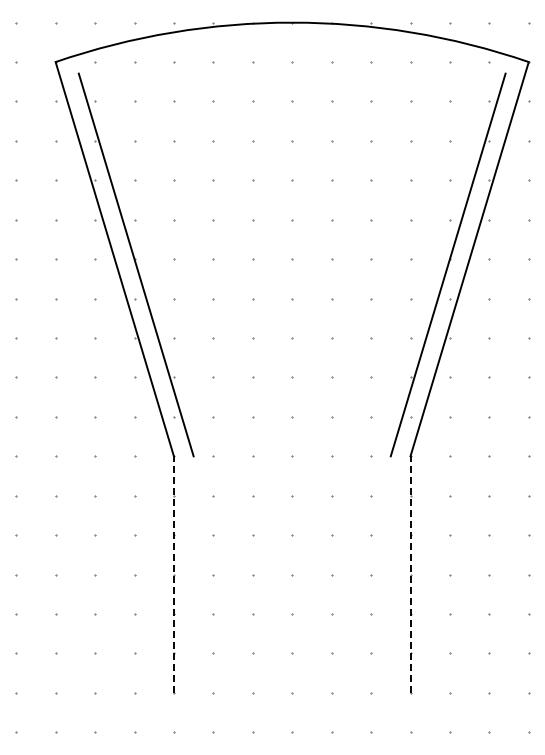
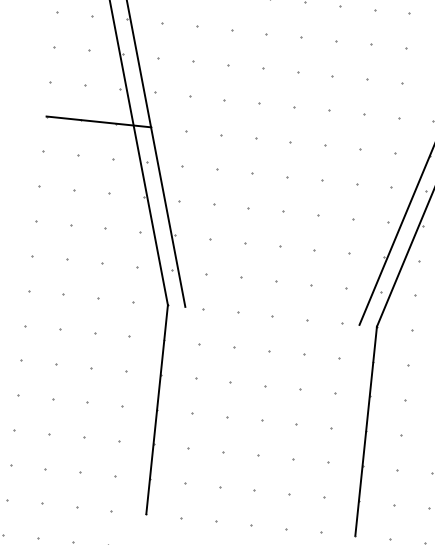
line: (75, 259) -> (98, 122), added
line: (173, 574) -> (156, 409), dashed -> solid
line: (410, 574) -> (366, 431), dashed -> solid

